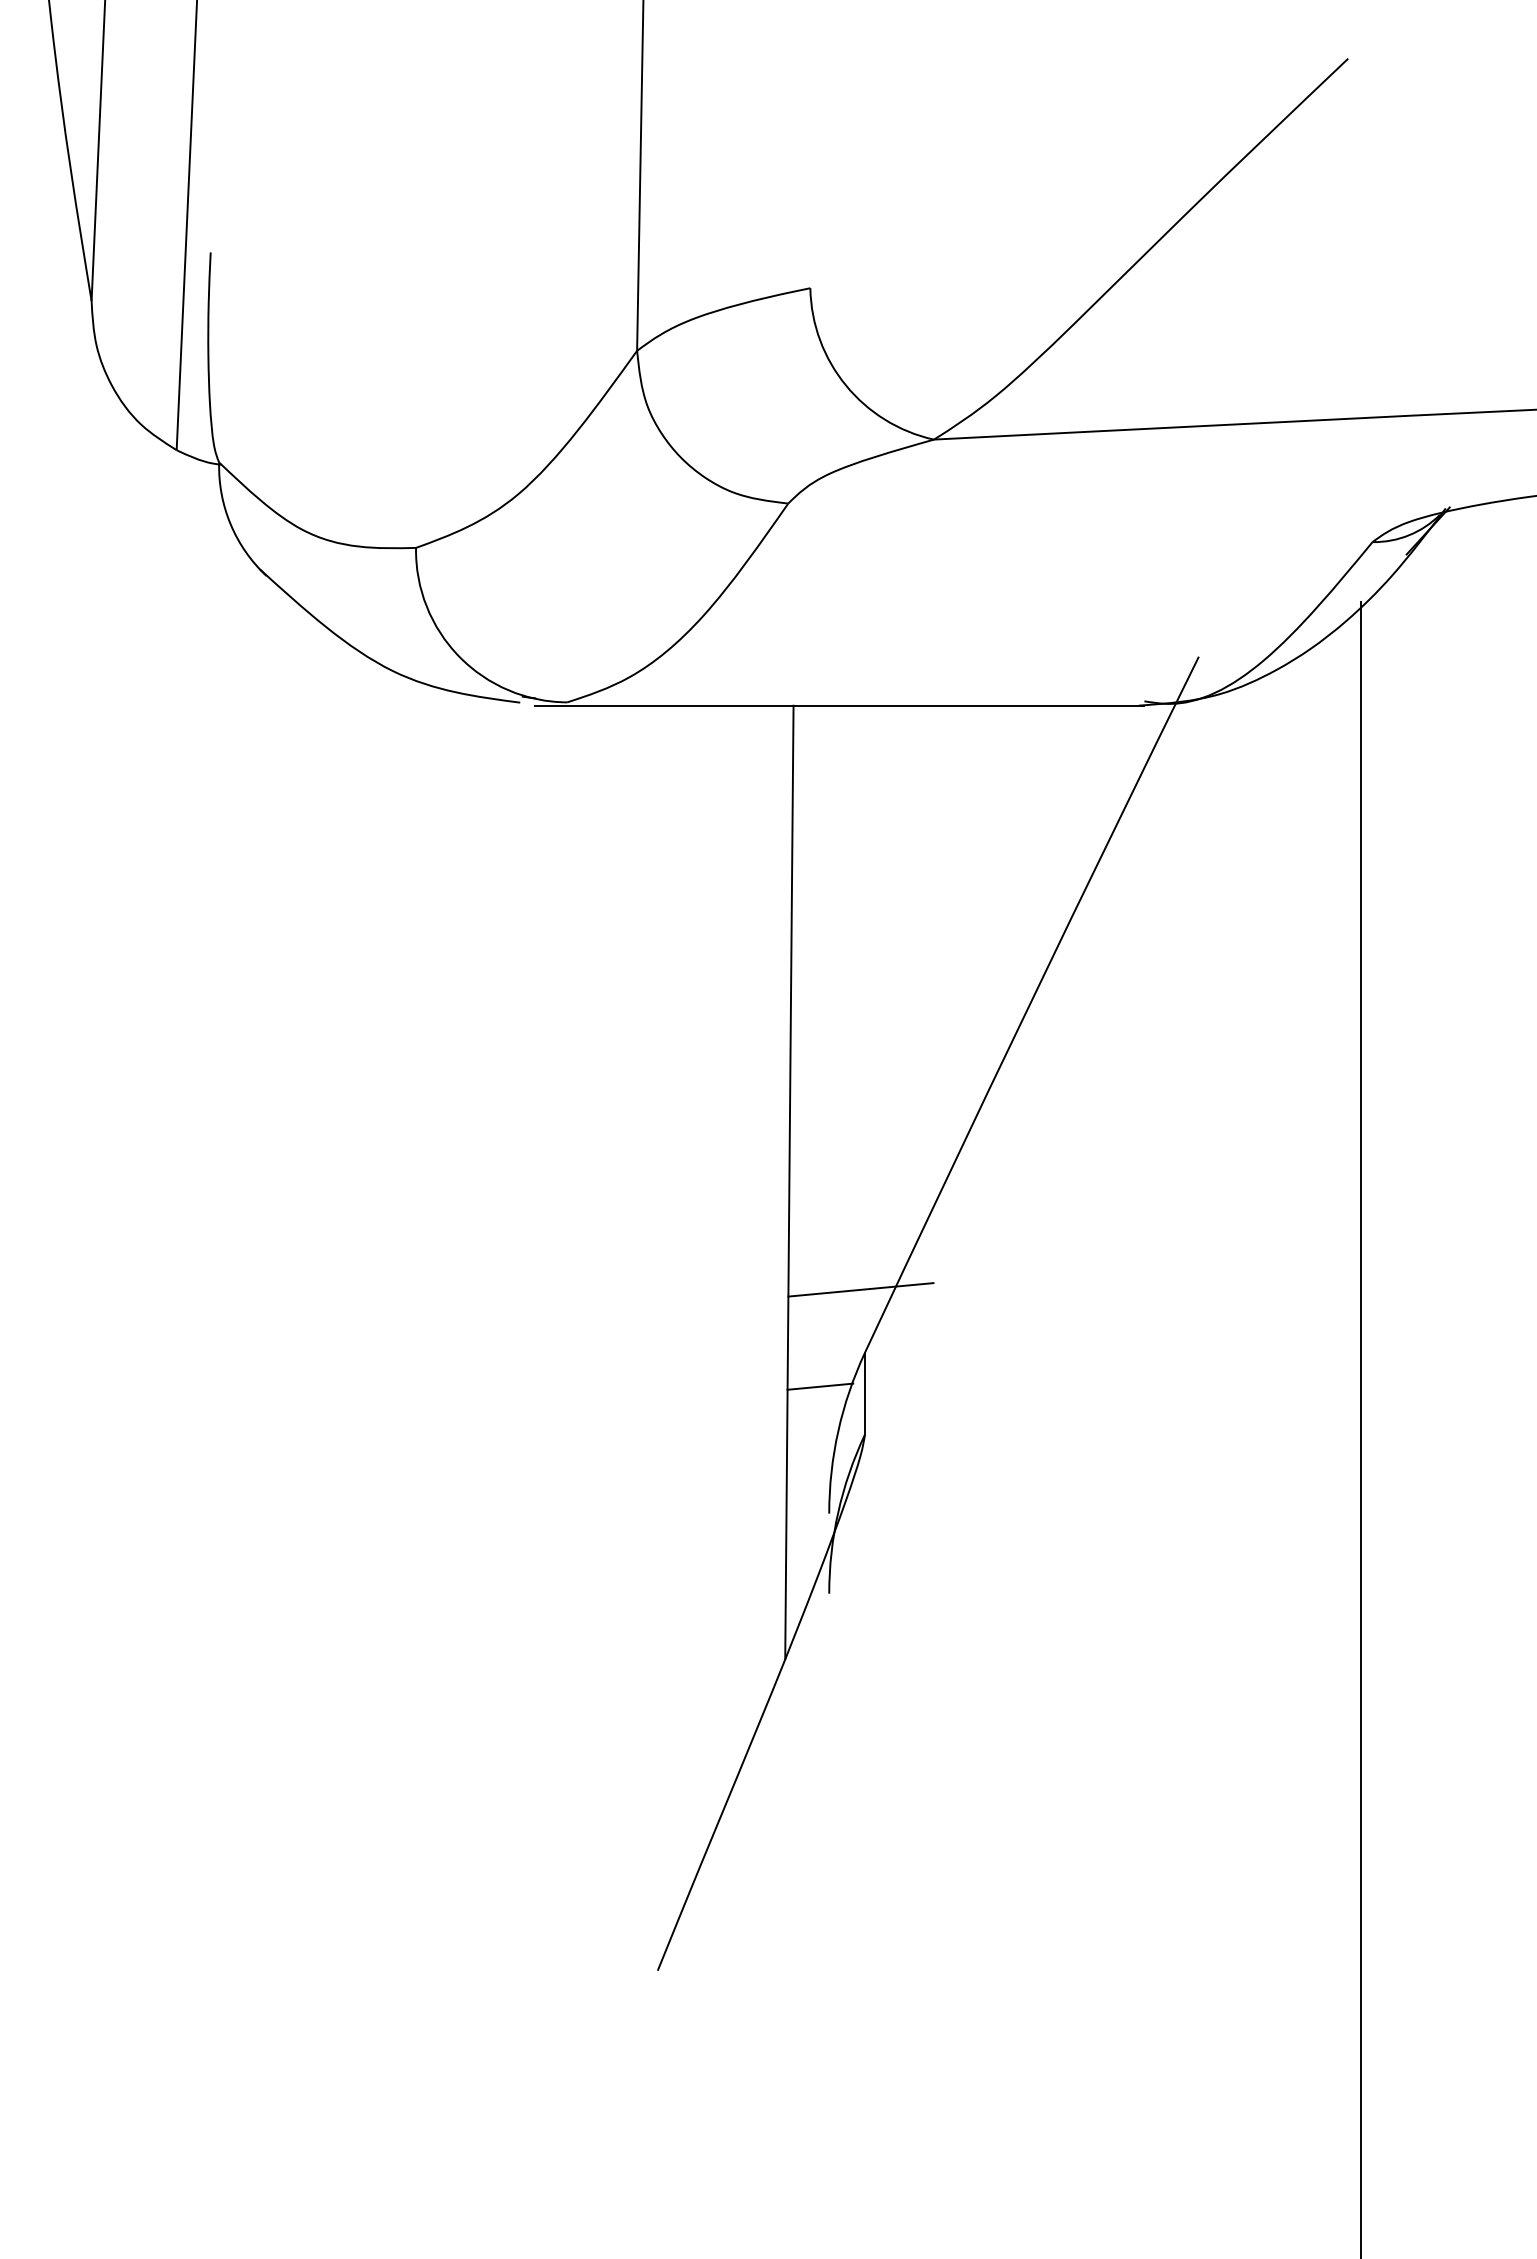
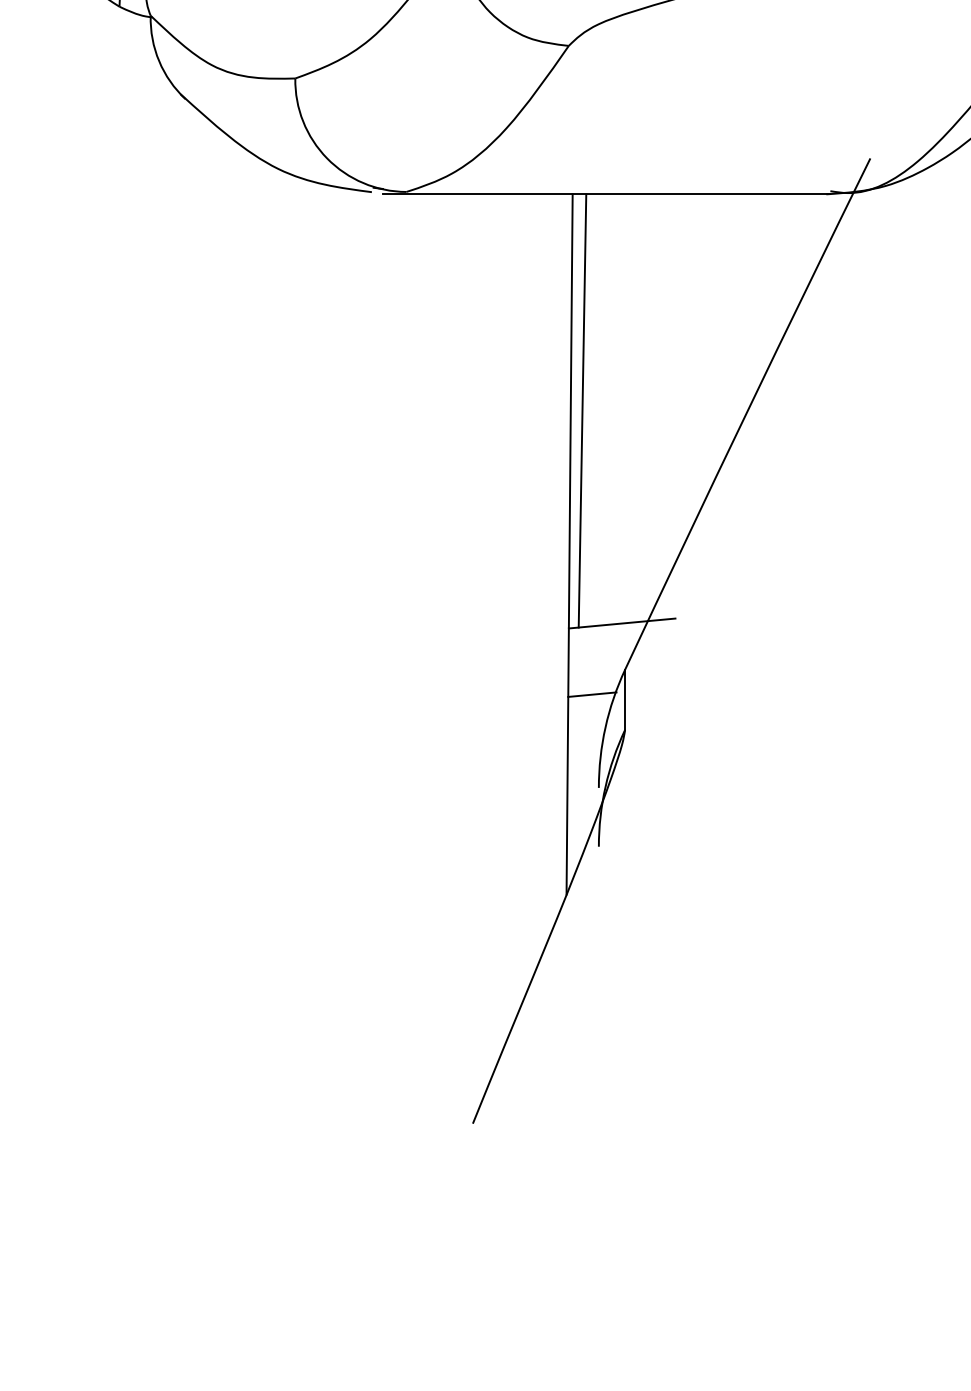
line: (806, 1000) -> (582, 410), added

